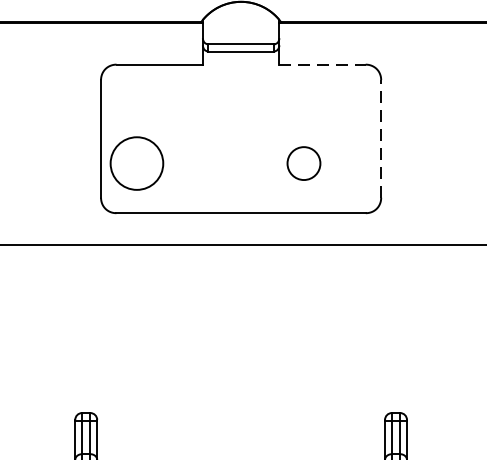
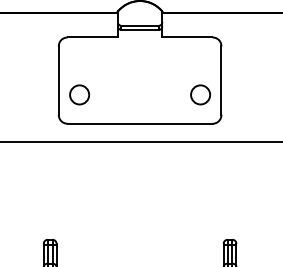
line: (322, 64) -> (187, 37), dashed -> solid
line: (381, 138) -> (221, 80), dashed -> solid
circle: (136, 162) -> (79, 94), size x0.62
circle: (303, 162) -> (200, 94), moved

